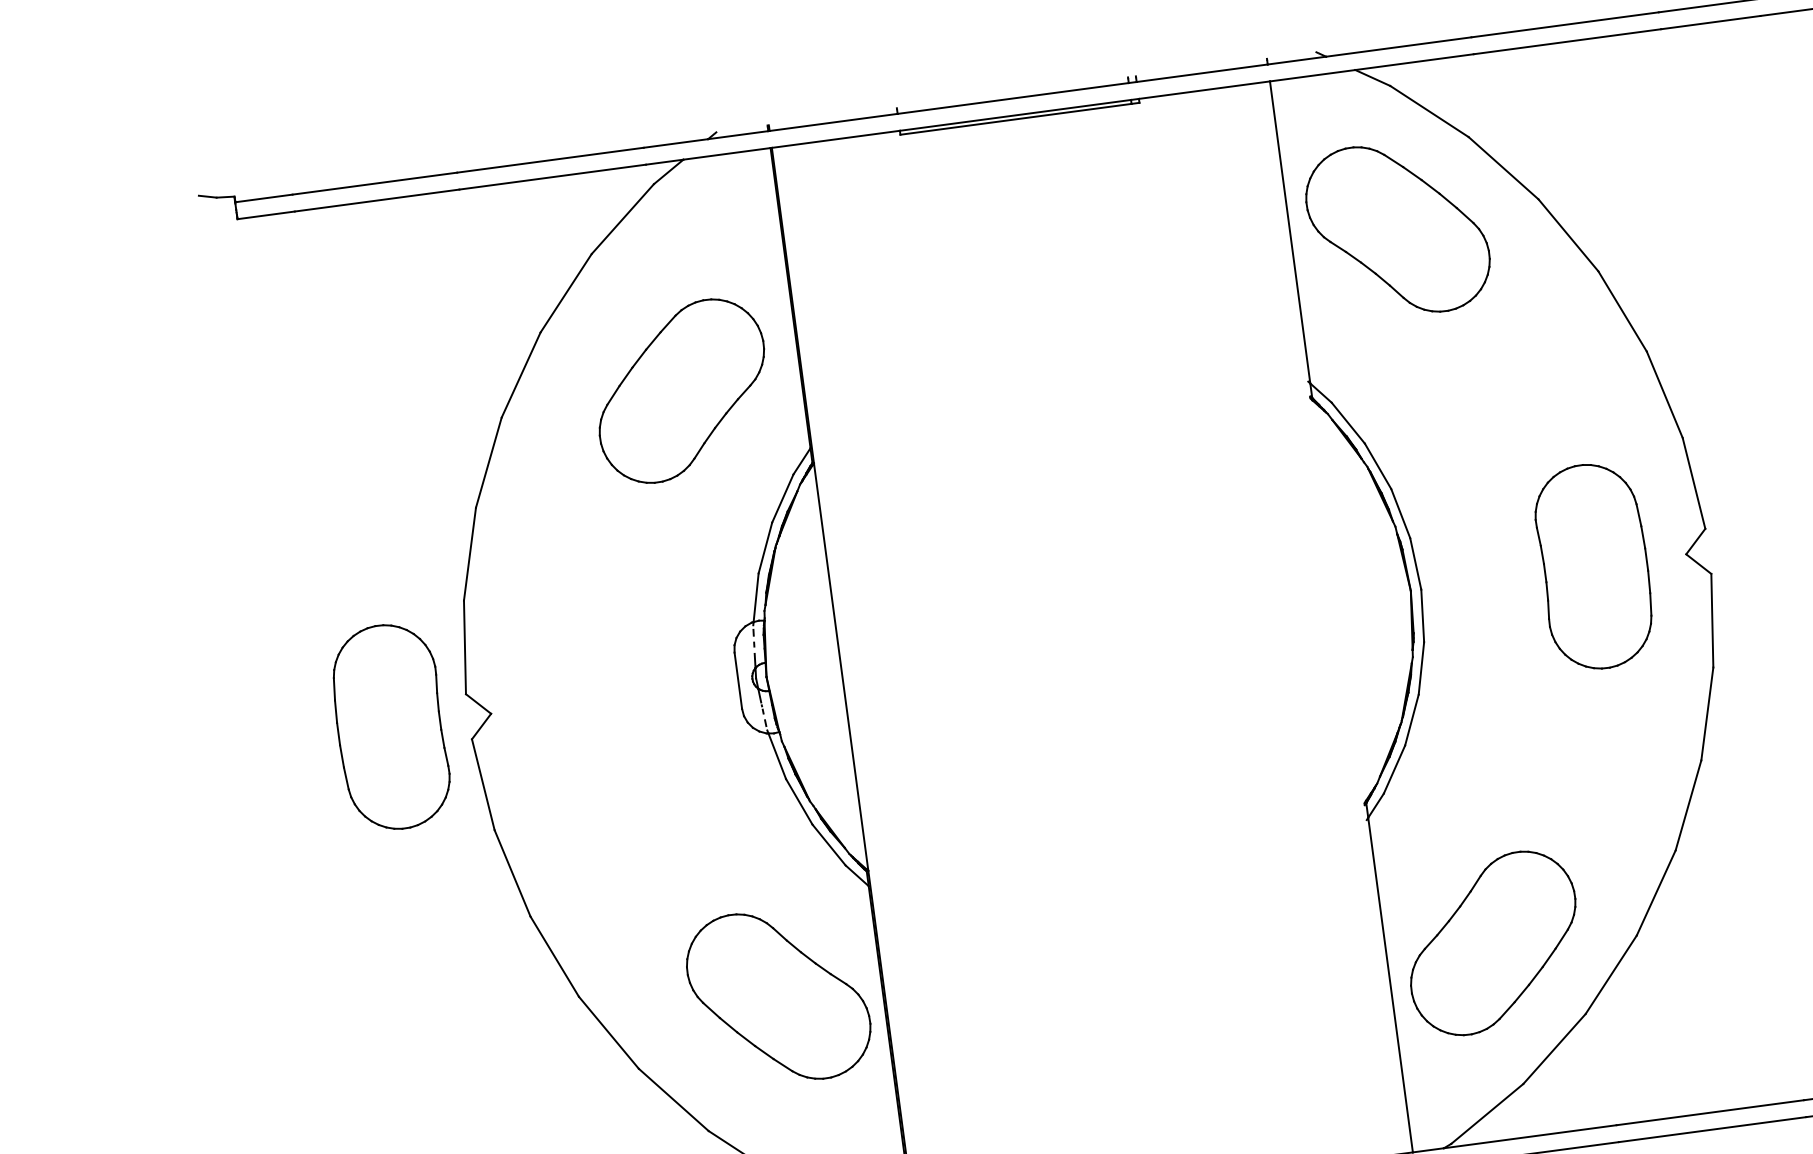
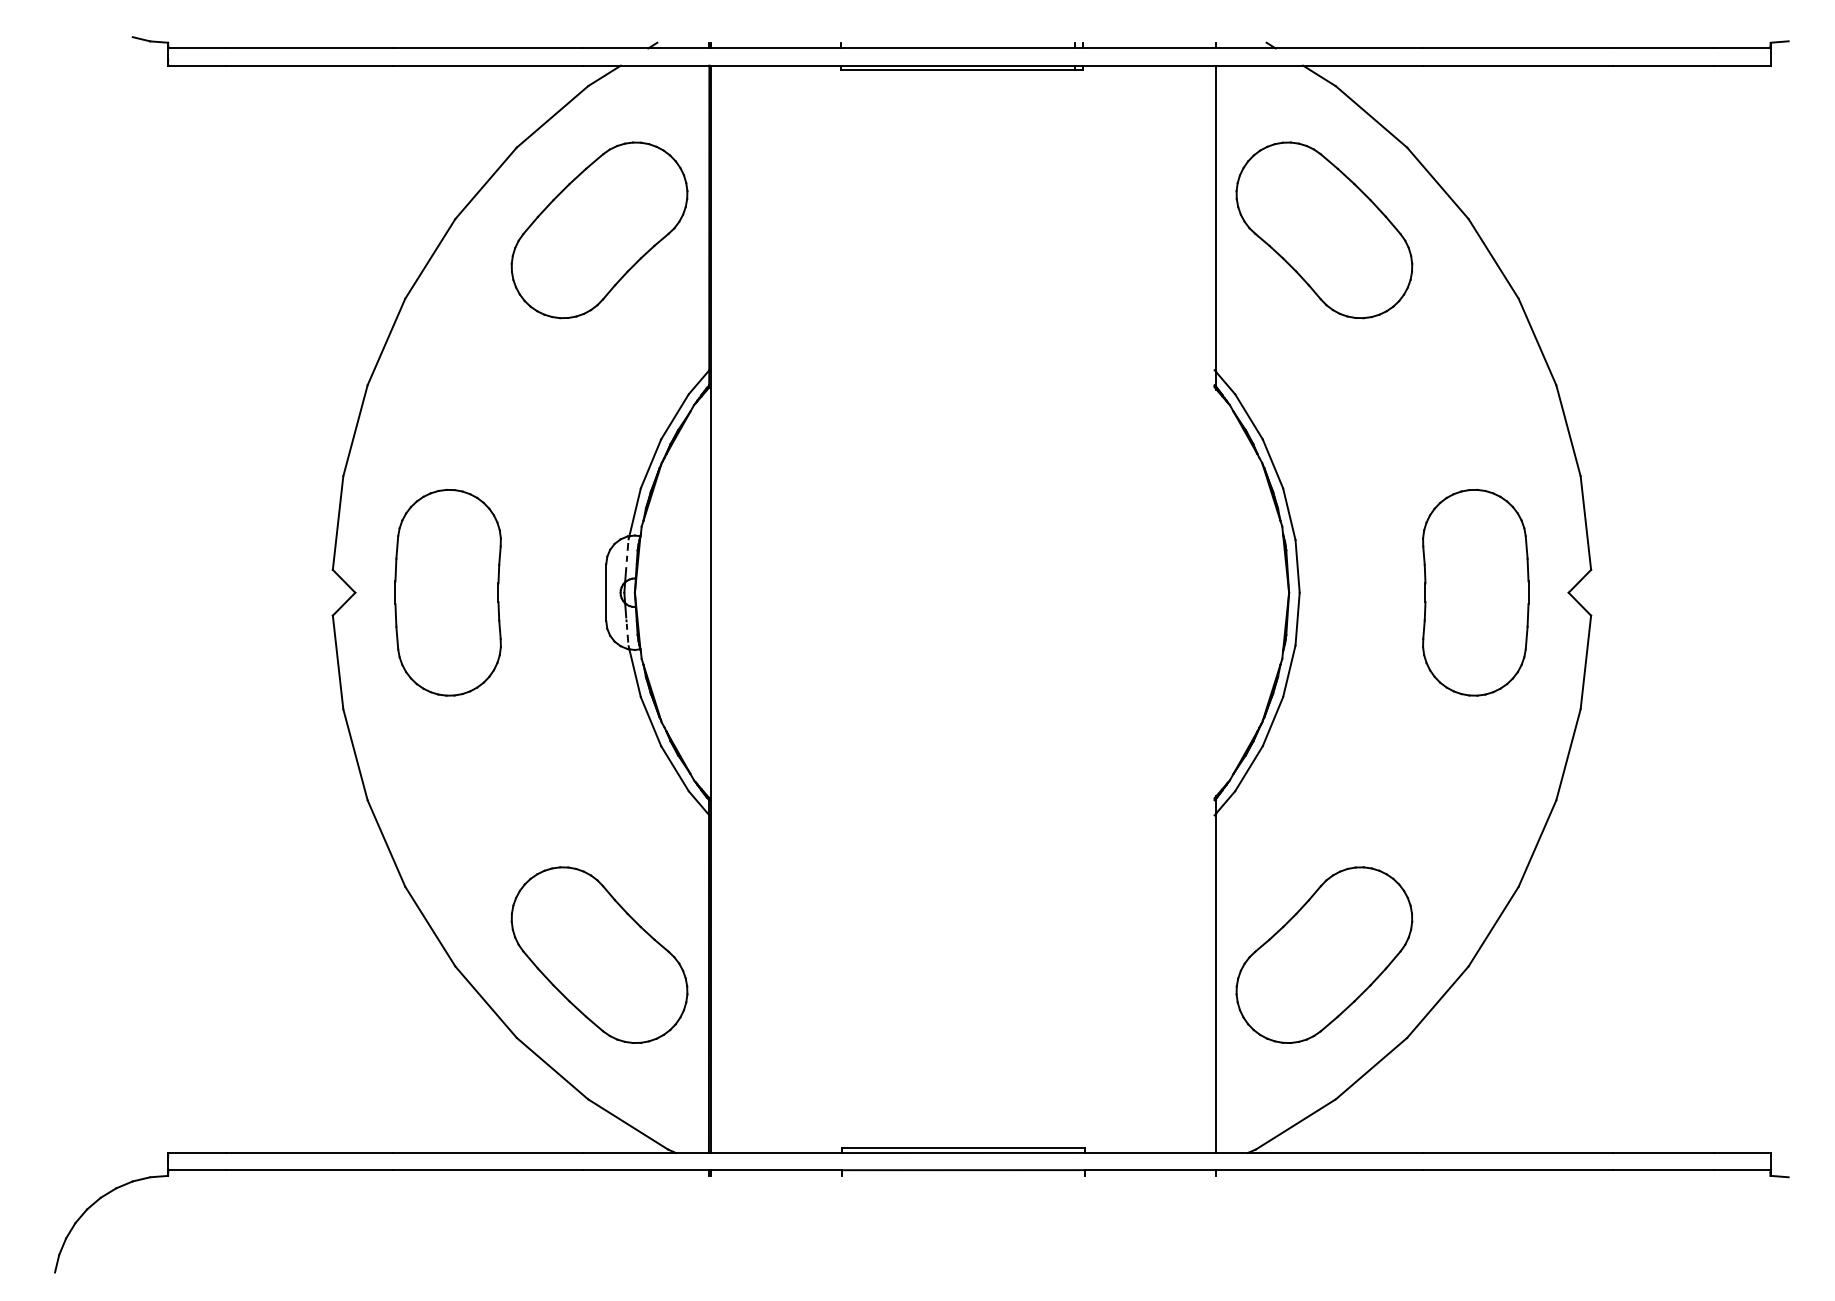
part: (681, 391) -> (599, 230), moved
part: (389, 727) -> (447, 592), moved
part: (778, 995) -> (599, 954), moved

